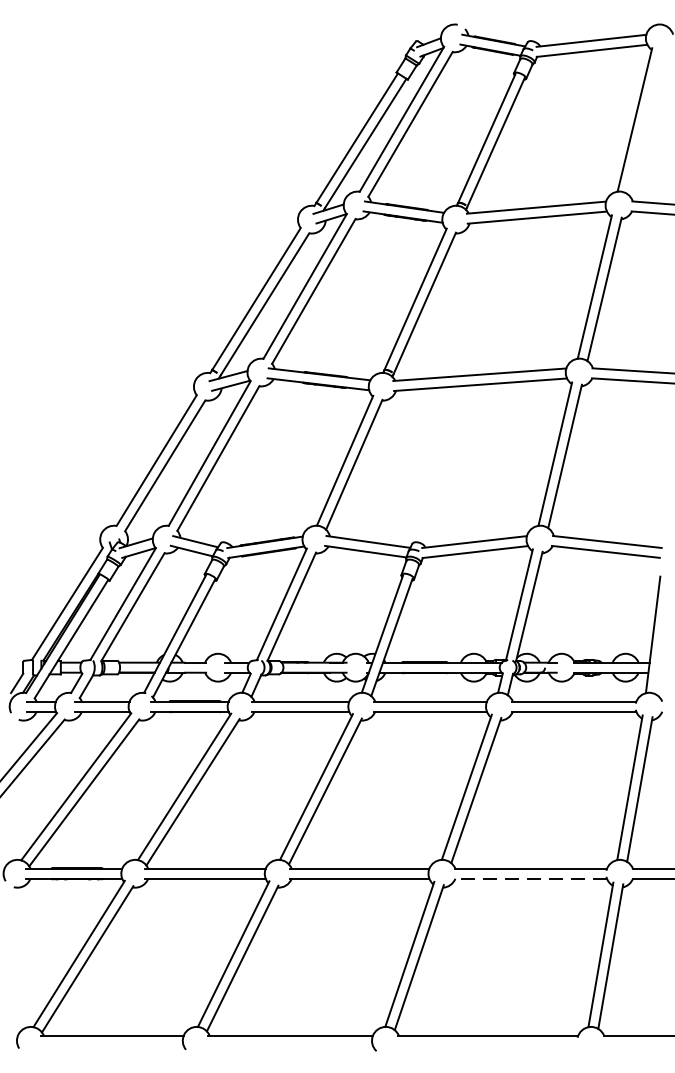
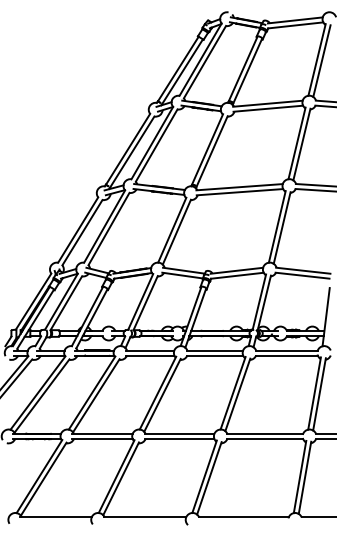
line: (643, 121) -> (321, 60), added
line: (529, 877) -> (264, 438), dashed -> solid

